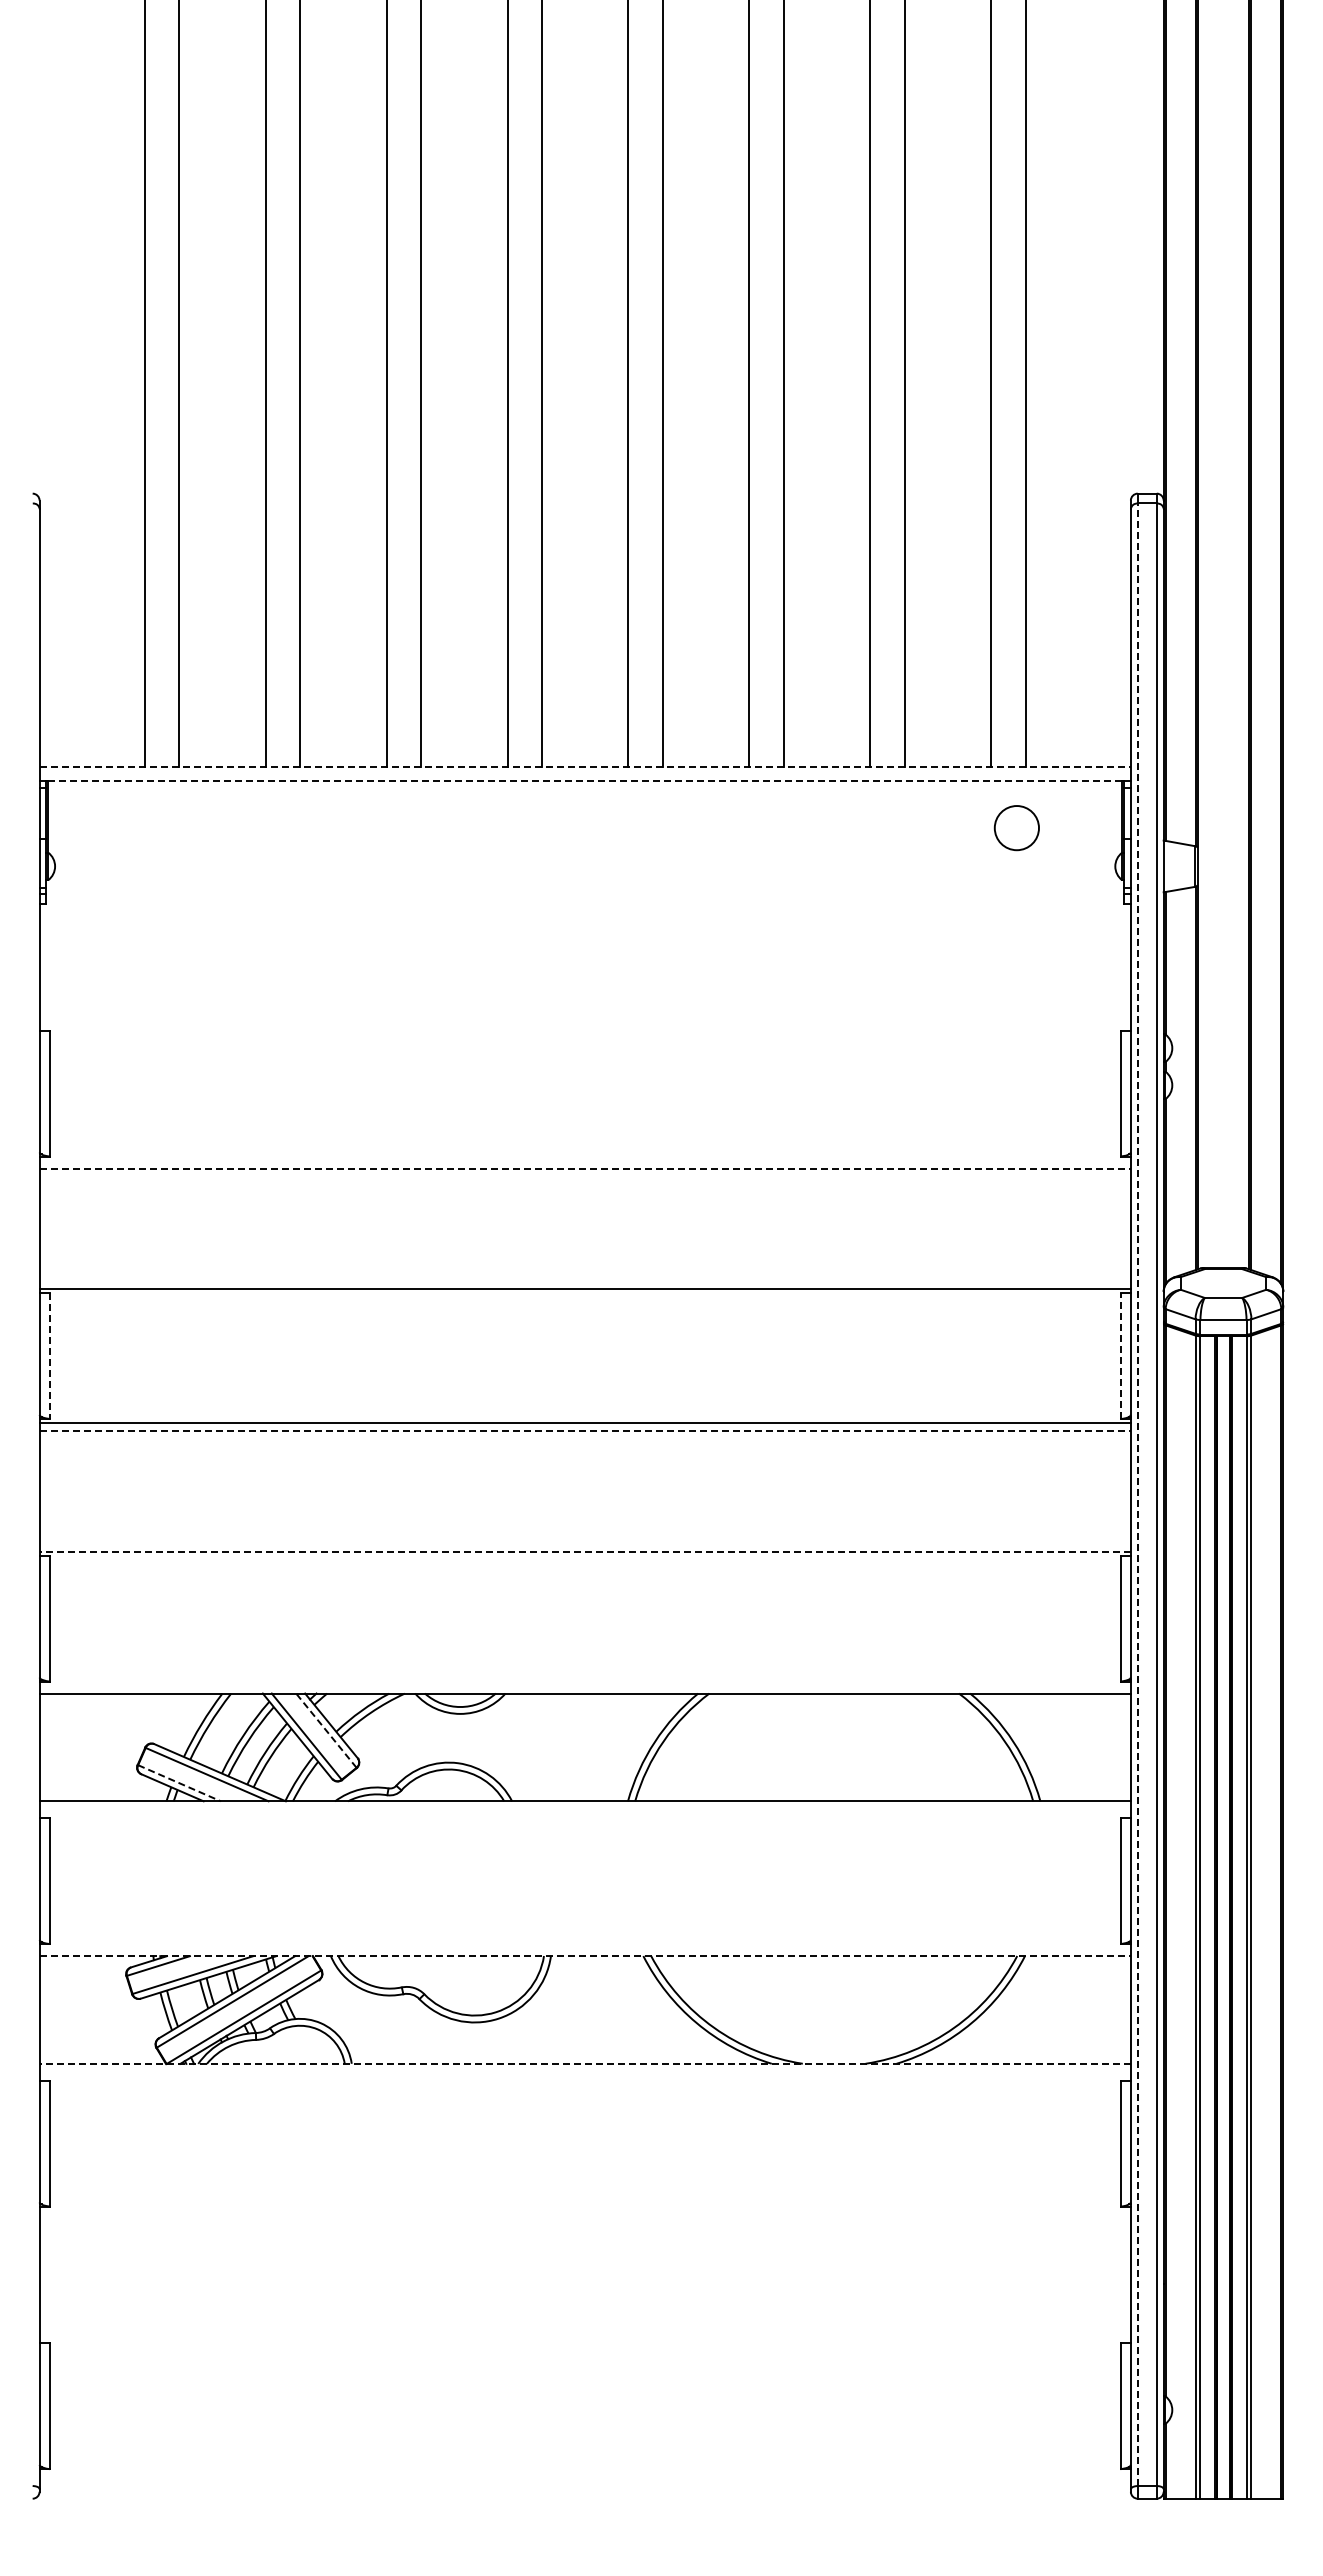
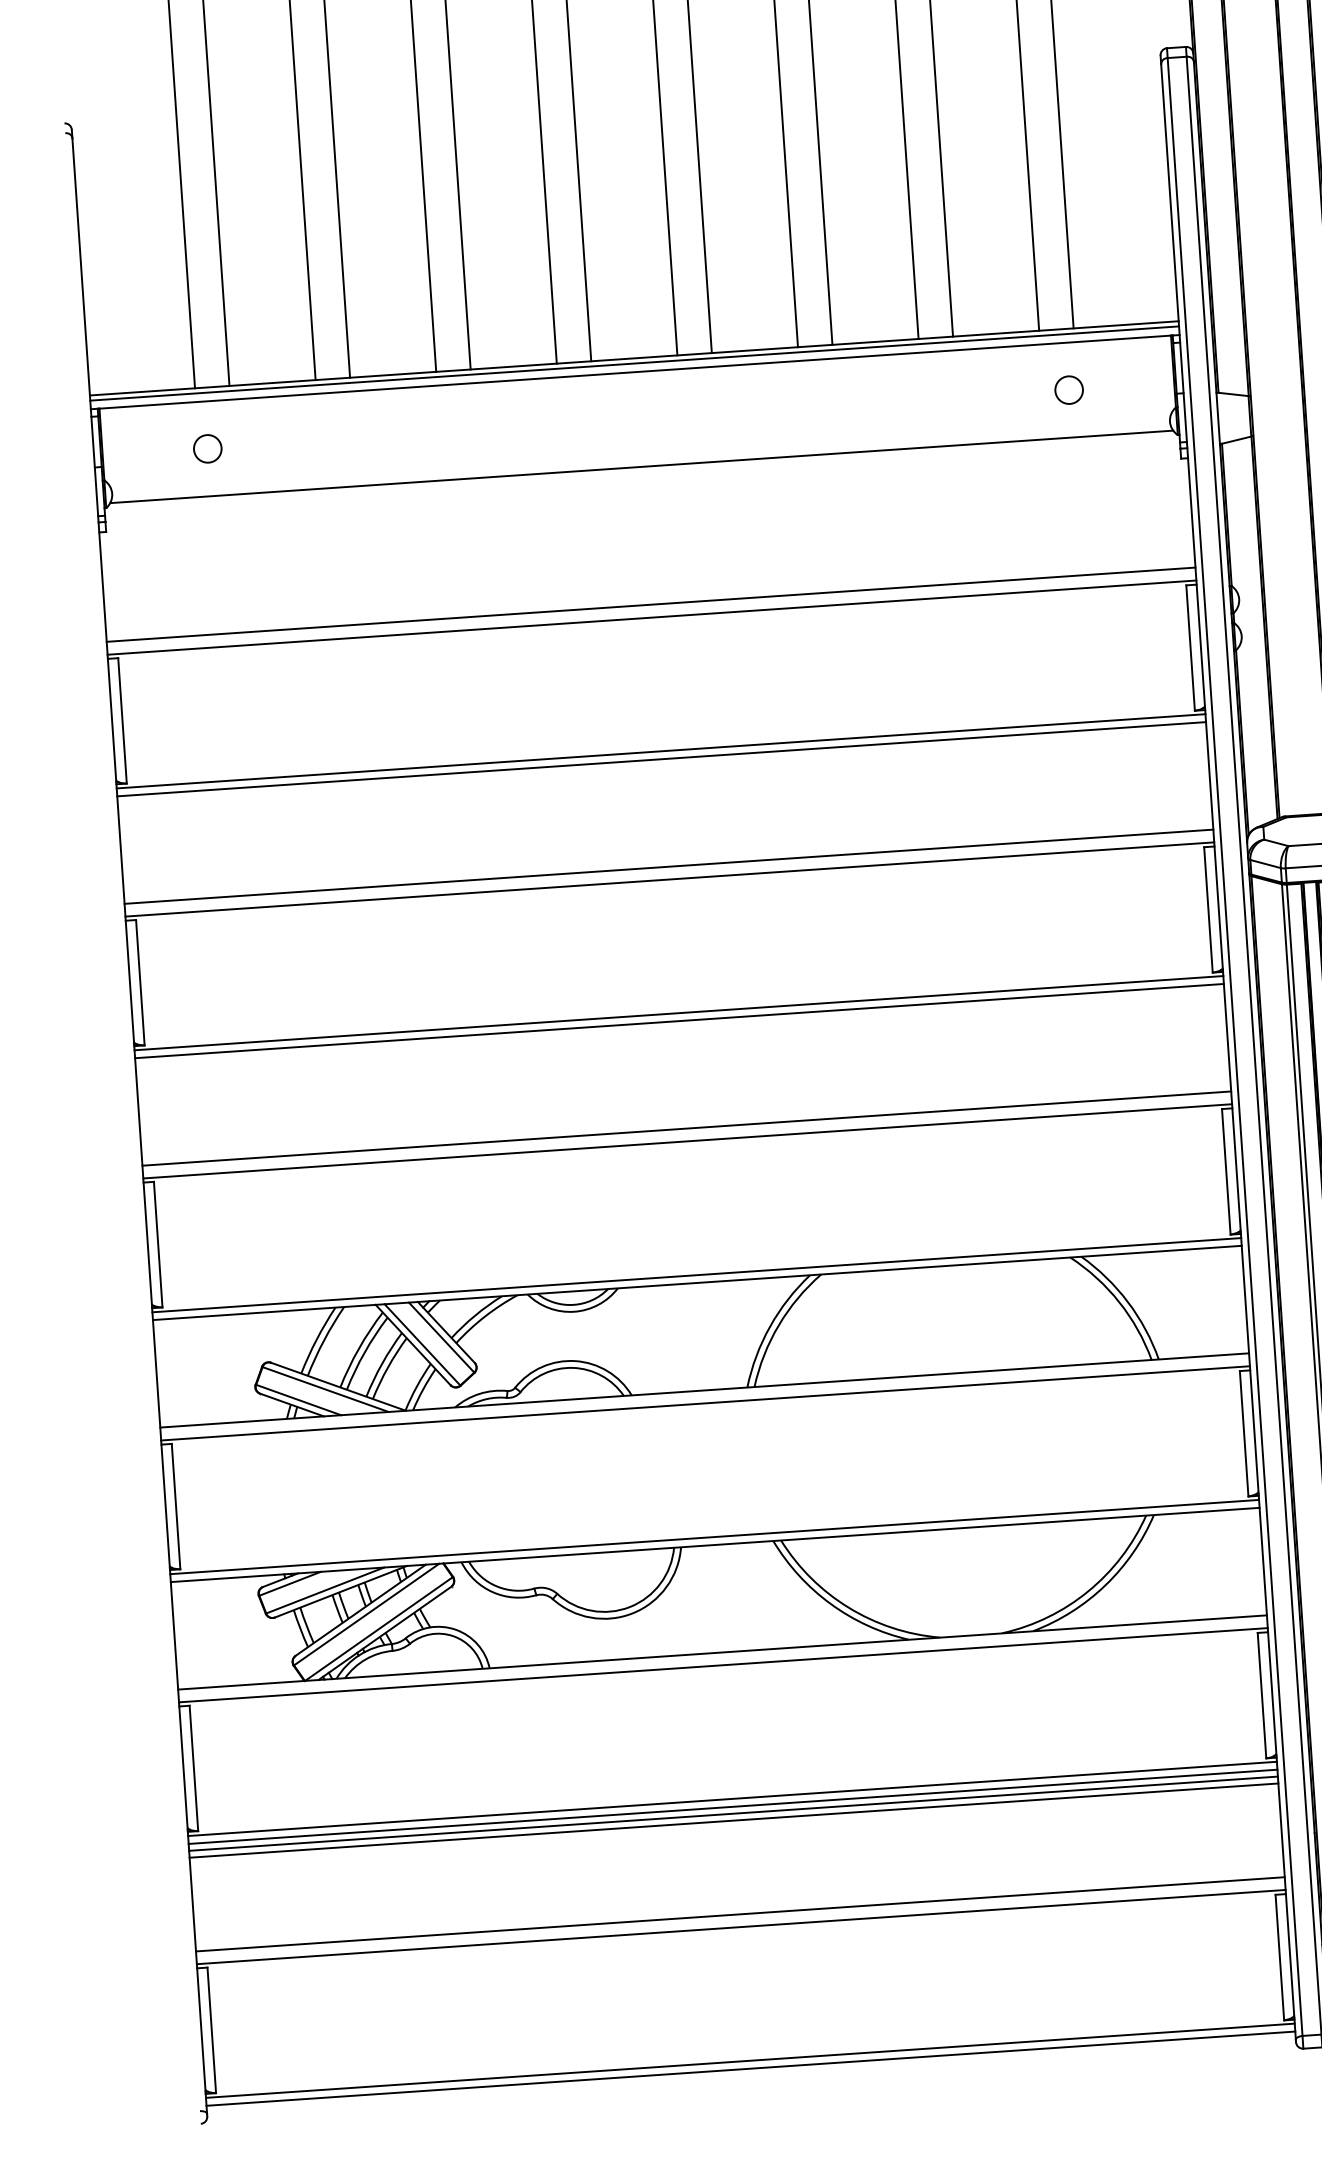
line: (585, 766) -> (634, 358), dashed -> solid
line: (584, 772) -> (633, 364), added
line: (584, 780) -> (634, 372), dashed -> solid
circle: (153, 827) -> (207, 448), added
circle: (1016, 827) -> (1068, 389), size x0.62
line: (585, 875) -> (641, 466), added
line: (584, 1013) -> (650, 604), added
line: (584, 1026) -> (651, 617), added
line: (584, 1160) -> (660, 751), added
line: (585, 1168) -> (661, 759), dashed -> solid
line: (584, 1276) -> (668, 866), added
line: (49, 1356) -> (139, 983), dashed -> solid
line: (1120, 1356) -> (1208, 910), dashed -> solid
line: (585, 1431) -> (679, 1021), dashed -> solid
line: (1137, 1494) -> (1234, 1046), dashed -> solid
line: (584, 1538) -> (686, 1128), added
line: (585, 1551) -> (687, 1141), dashed -> solid
line: (584, 1685) -> (696, 1274), added
line: (326, 1730) -> (441, 1337), dashed -> solid
line: (179, 1783) -> (298, 1400), dashed -> solid
line: (584, 1814) -> (704, 1403), added
line: (584, 1948) -> (713, 1537), added
line: (585, 1956) -> (715, 1545), dashed -> solid
line: (585, 2063) -> (722, 1652), dashed -> solid
line: (584, 2076) -> (722, 1665), added
line: (584, 2210) -> (731, 1798), added
line: (584, 2218) -> (732, 1806), added
line: (584, 2225) -> (732, 1813), added
line: (584, 2232) -> (733, 1820), added
line: (584, 2326) -> (739, 1914), added
line: (584, 2339) -> (740, 1927), added
line: (584, 2473) -> (749, 2061), added
line: (584, 2481) -> (750, 2069), added

